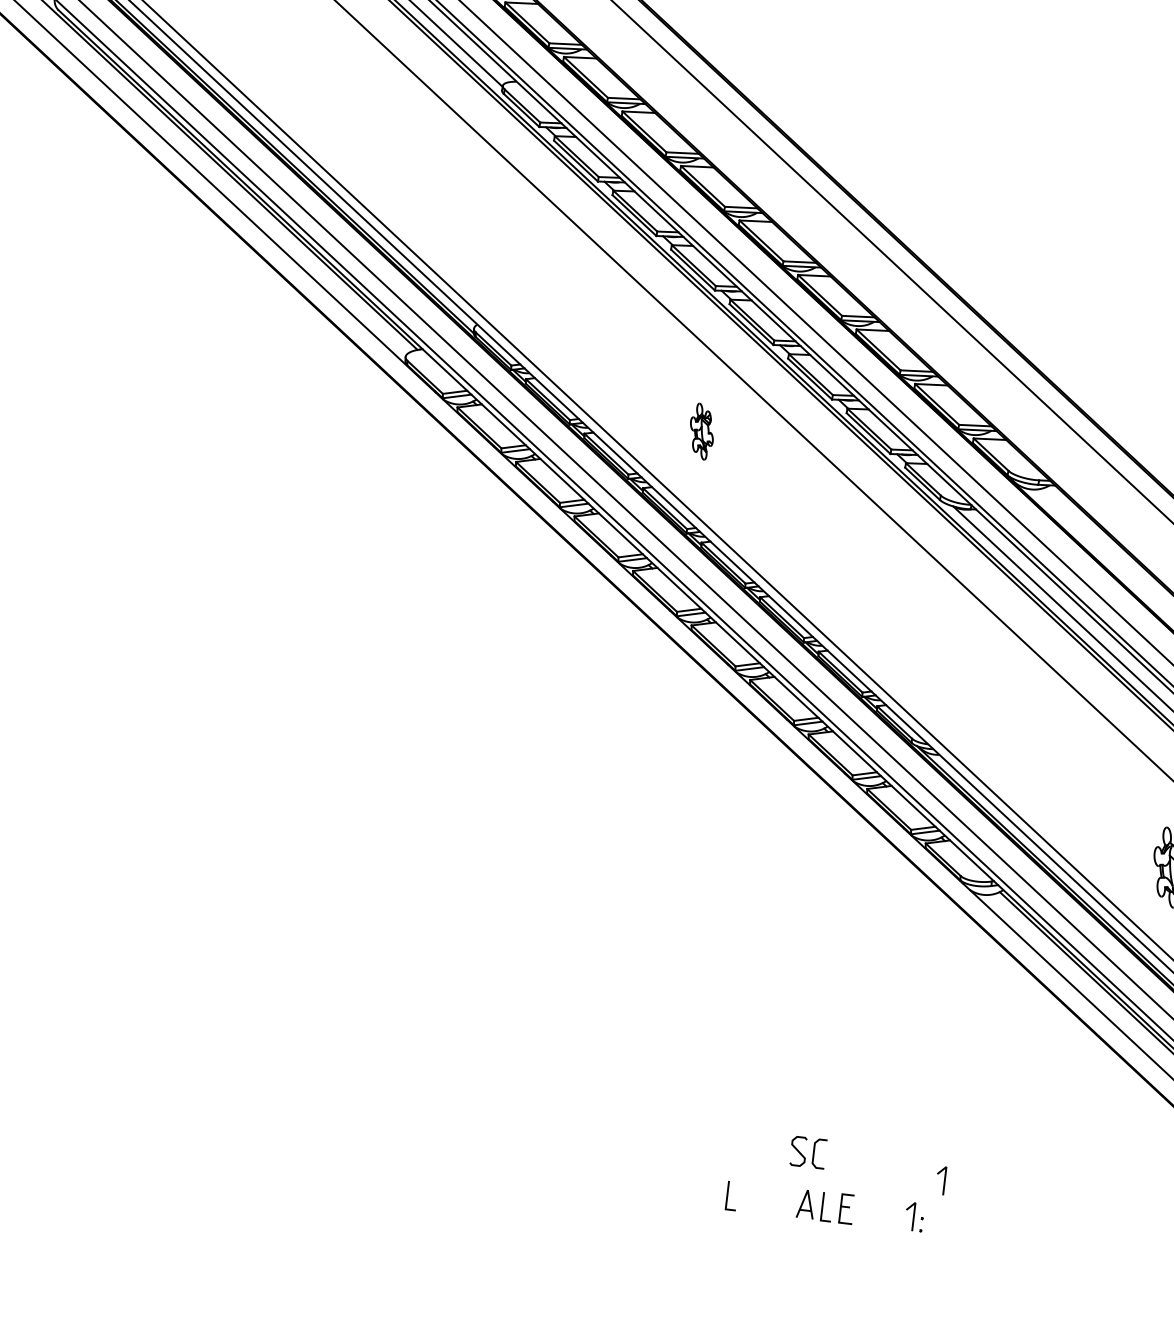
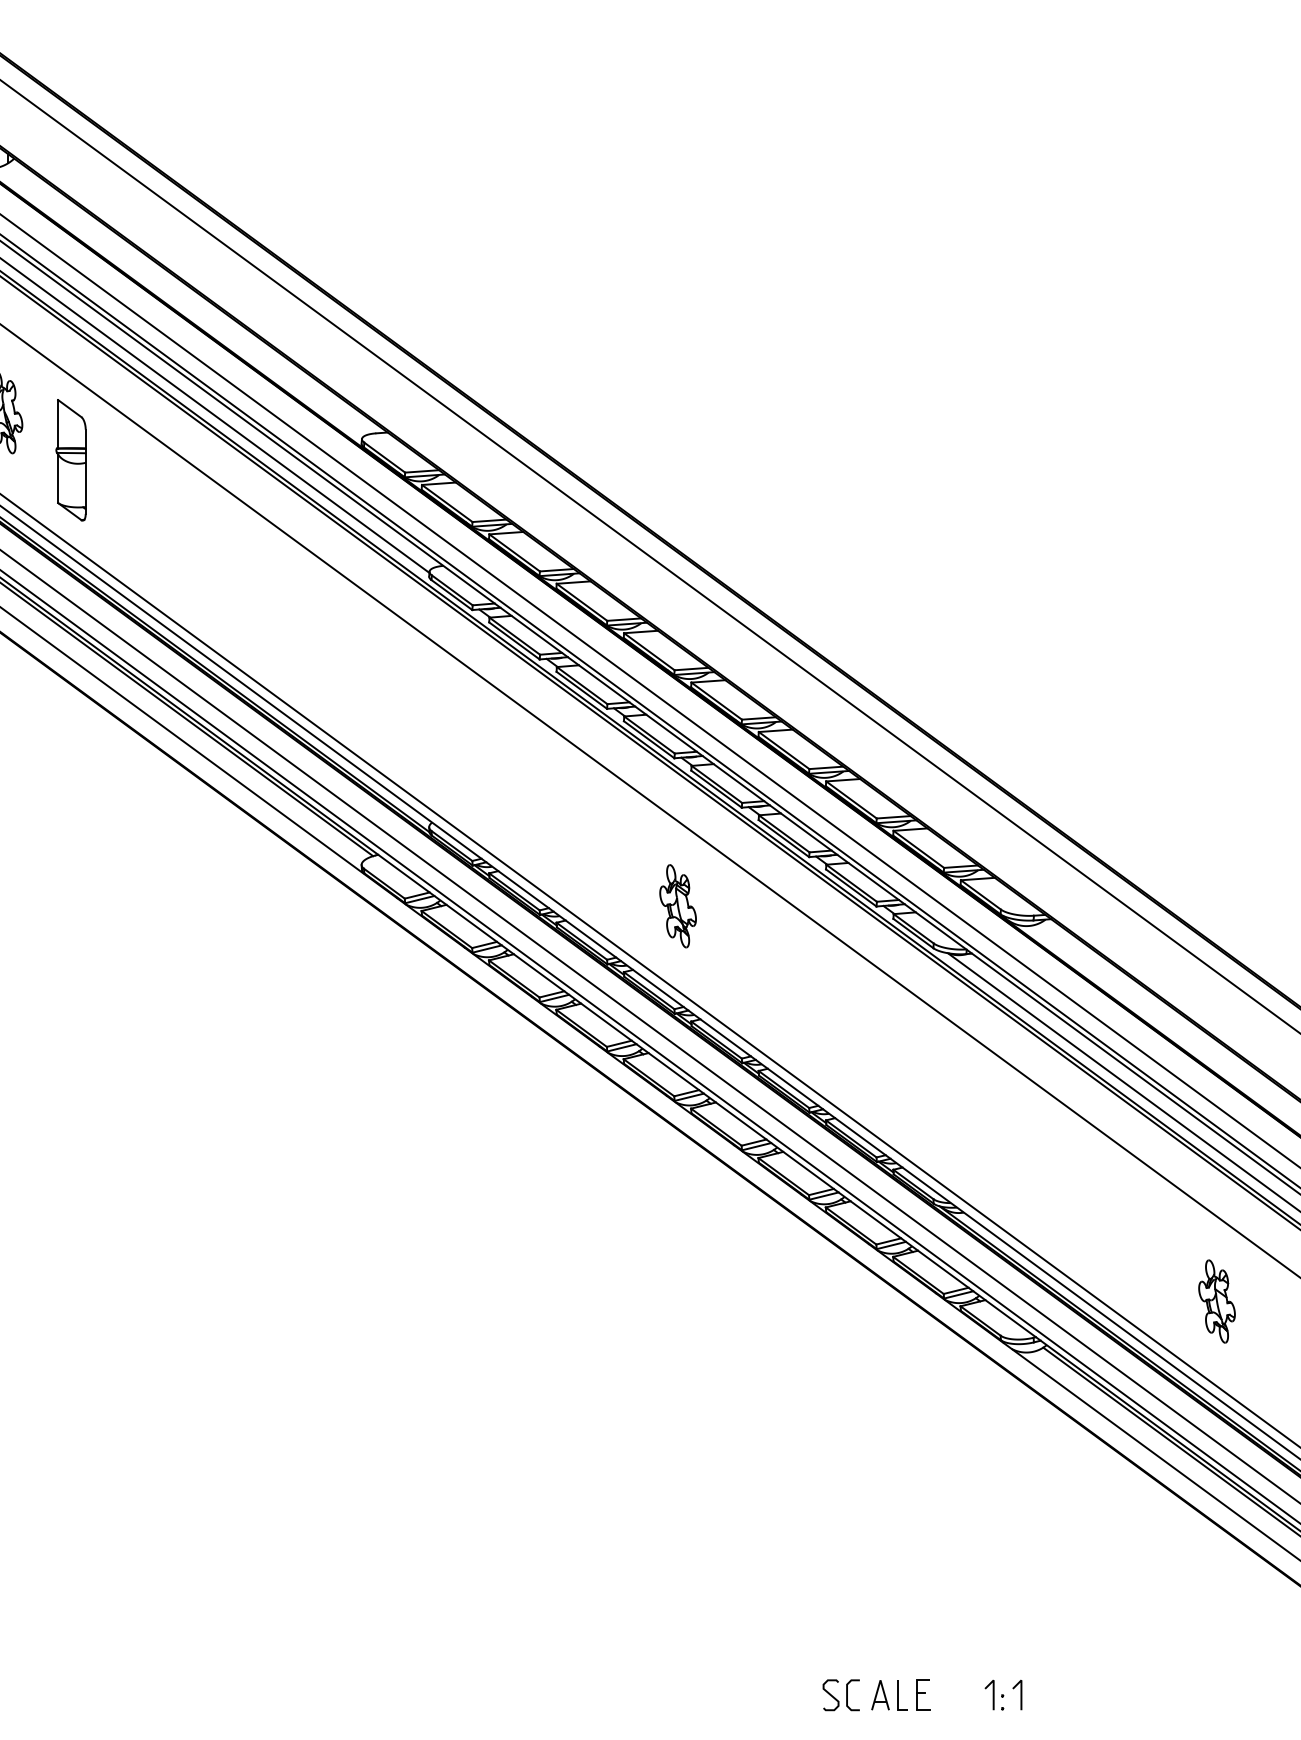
part: (701, 431) -> (677, 906), size x1.43
part: (807, 1152) -> (840, 1695), moved
line: (943, 1180) -> (1020, 1694), moved
line: (728, 1195) -> (798, 1695), removed

